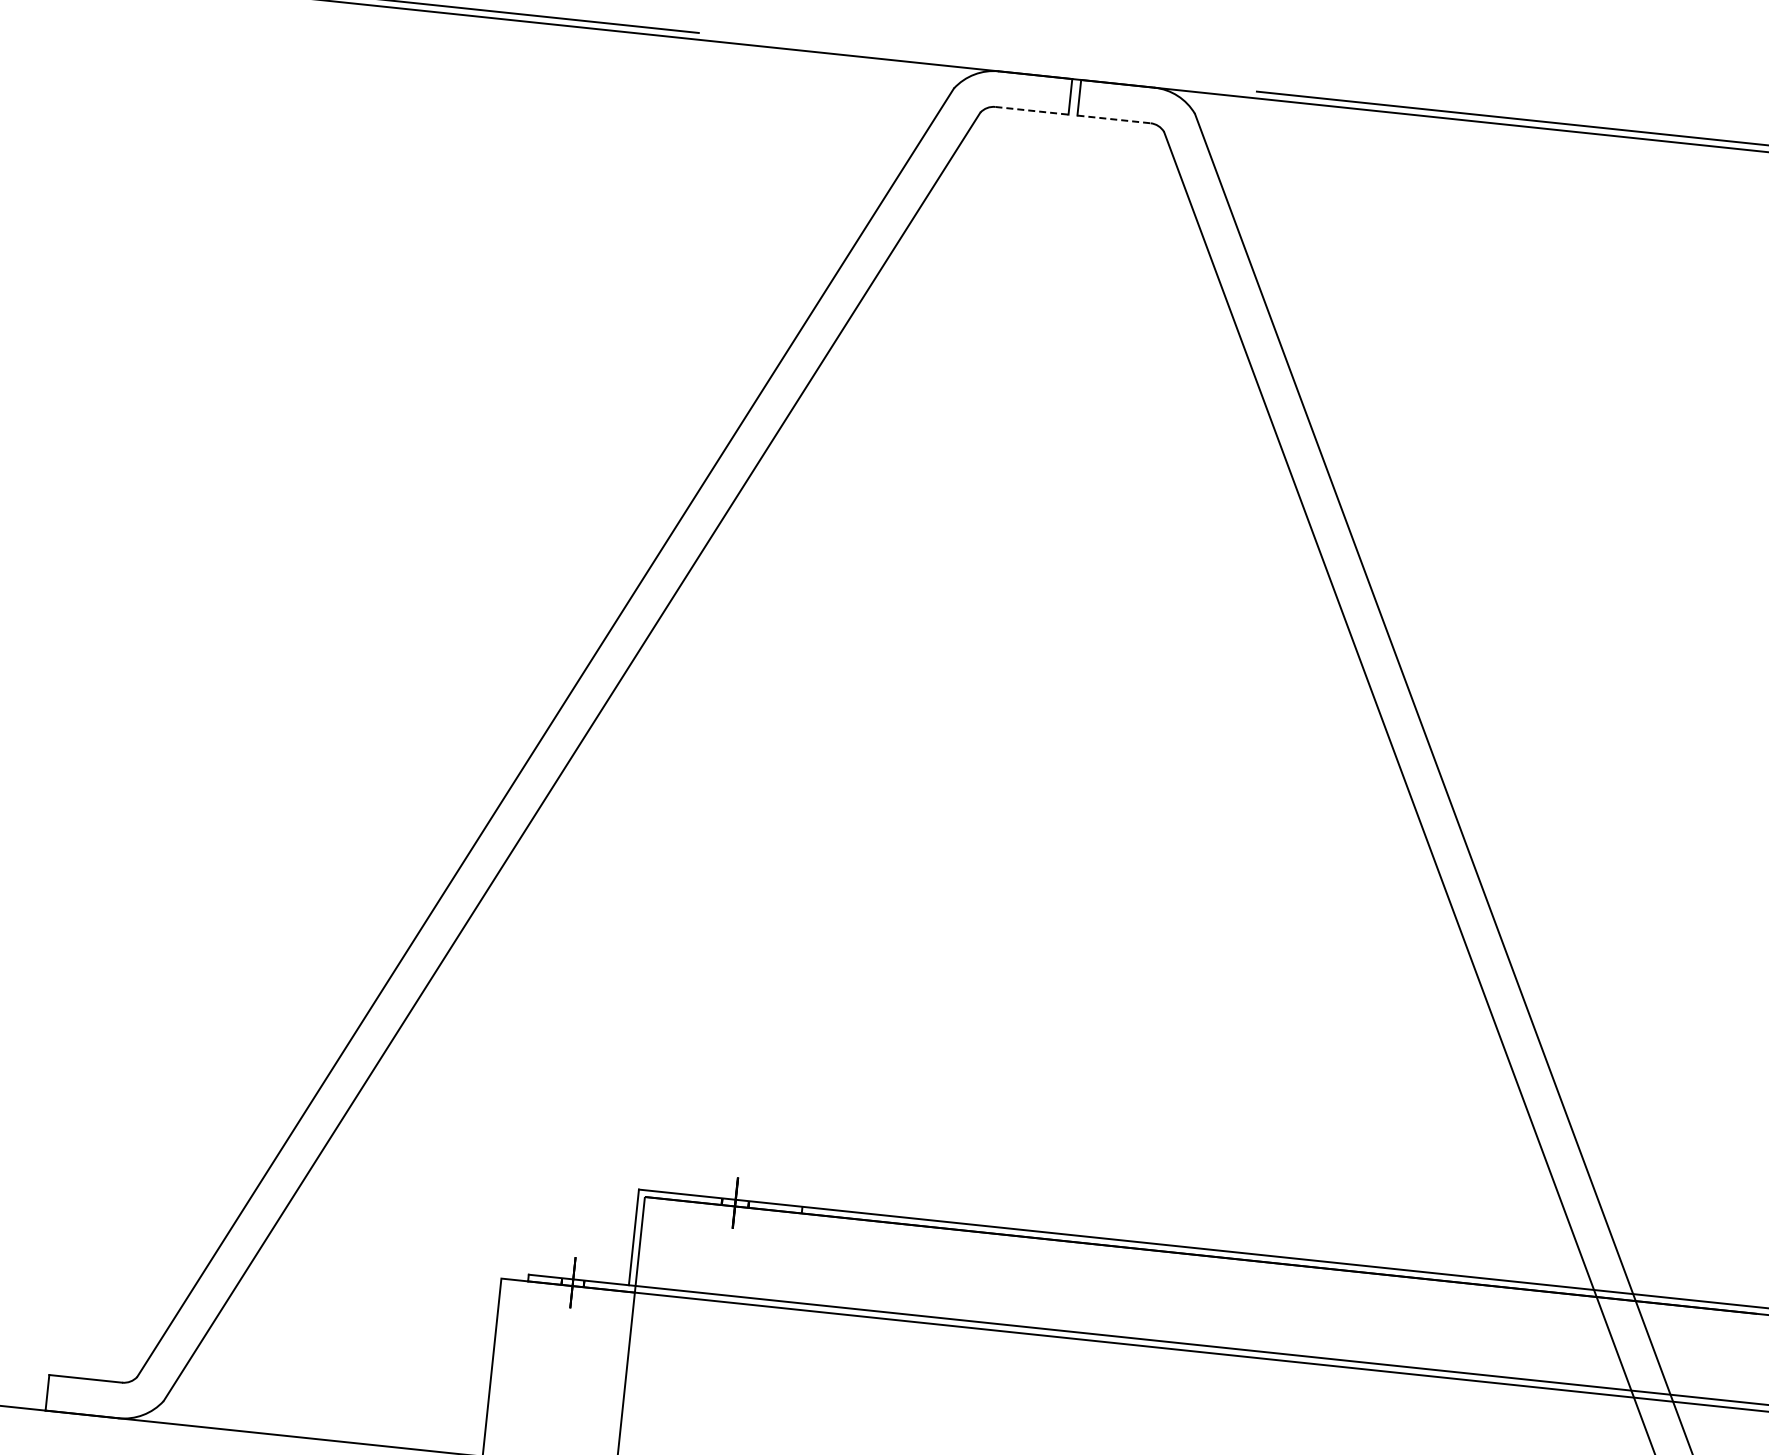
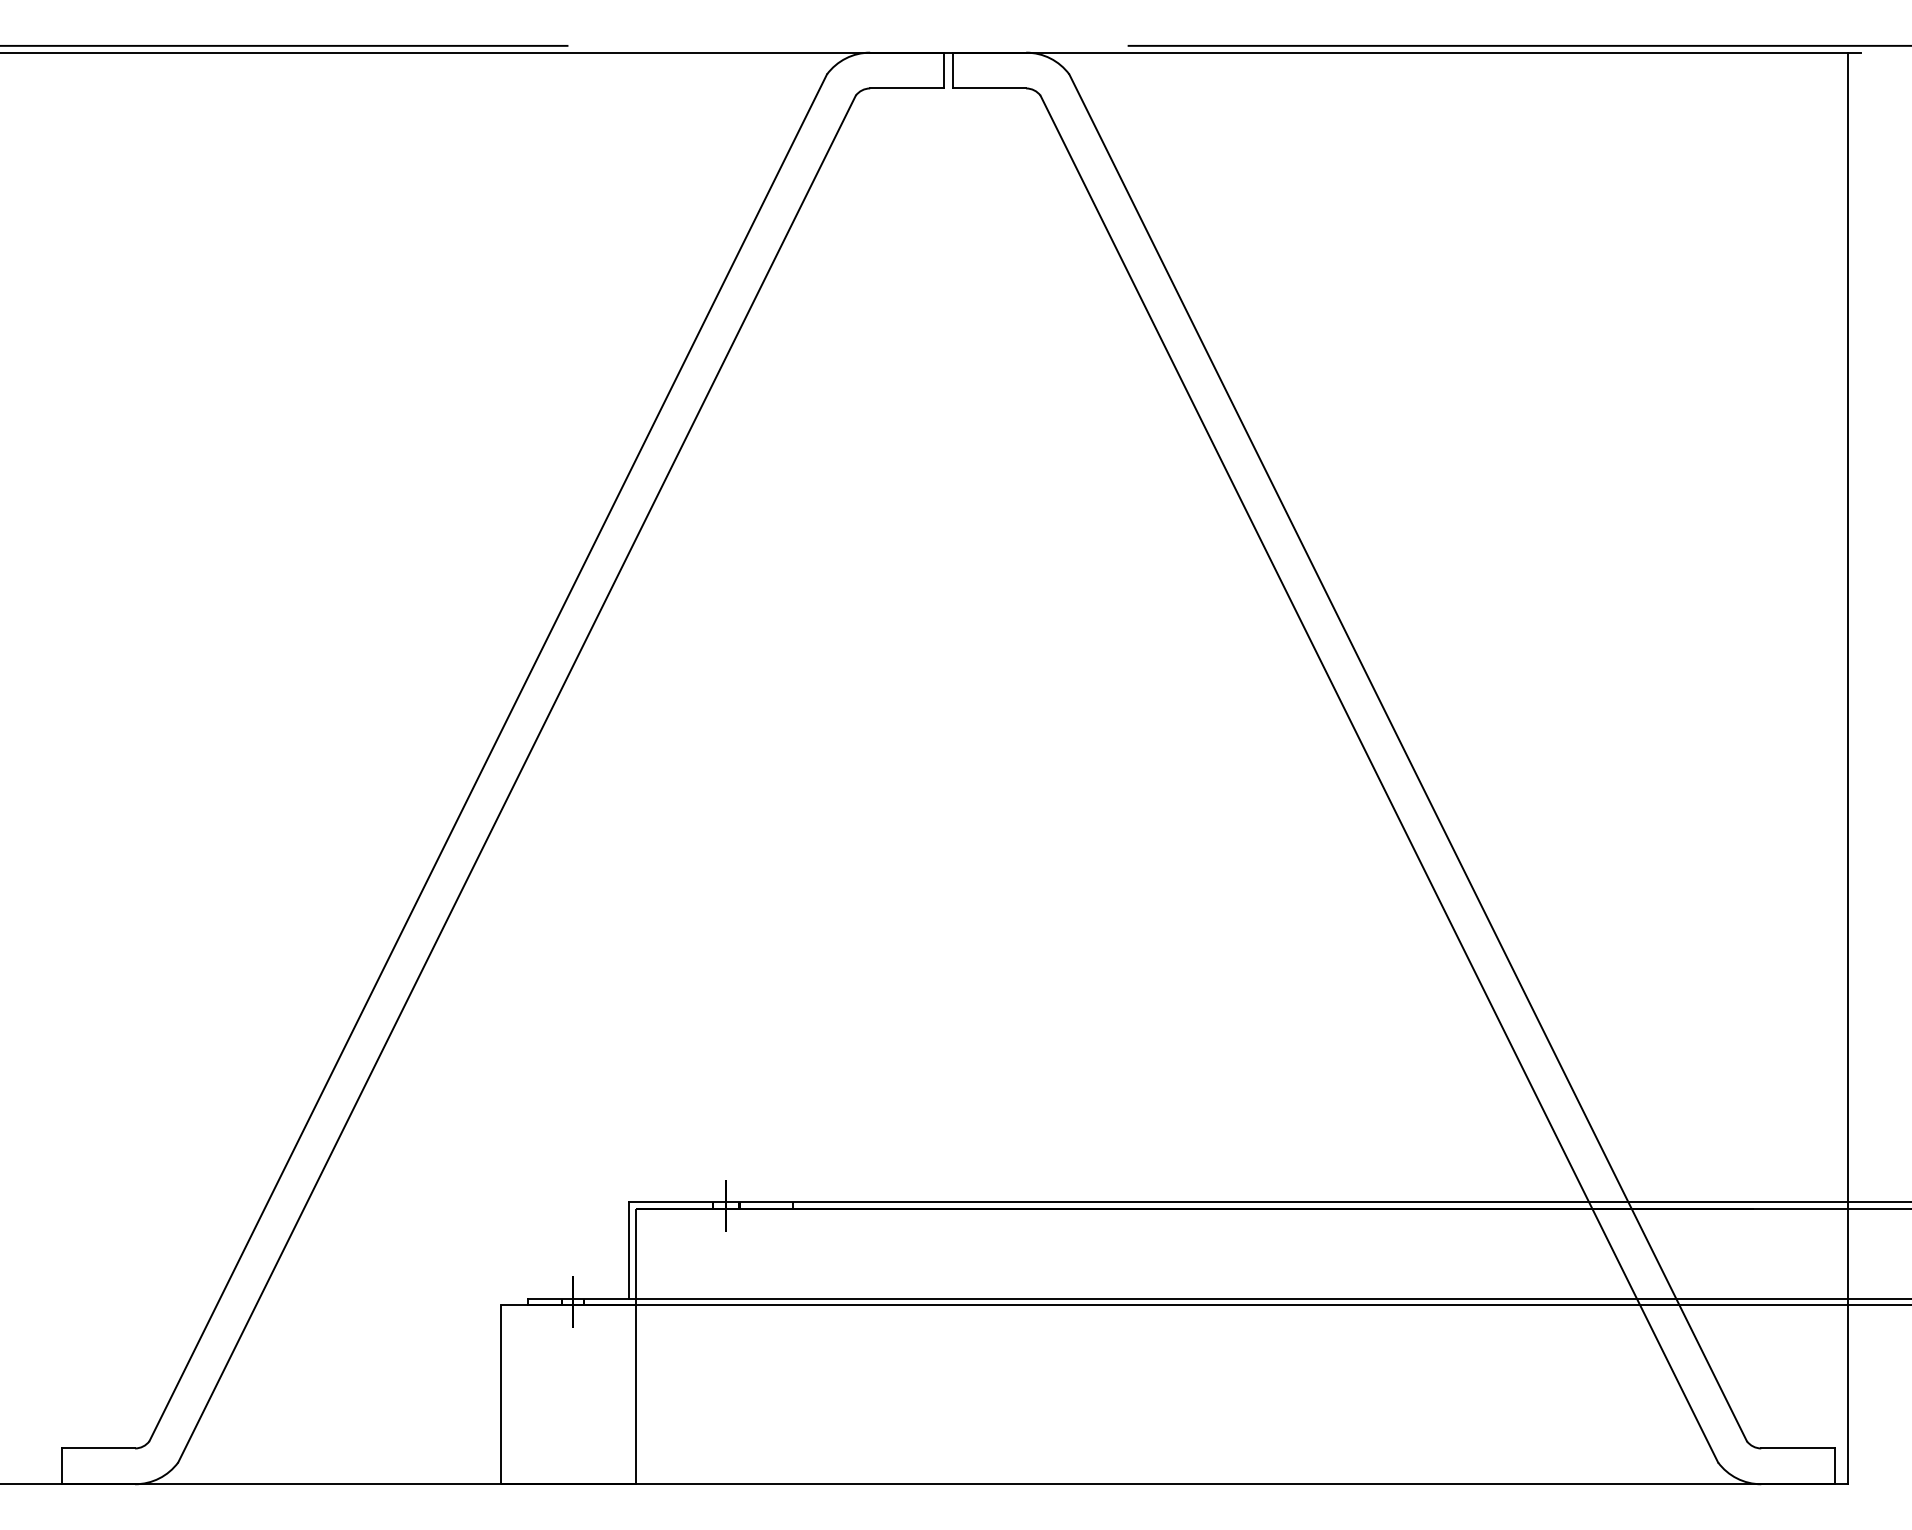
line: (1031, 110) -> (906, 88), dashed -> solid
line: (1114, 119) -> (989, 88), dashed -> solid

